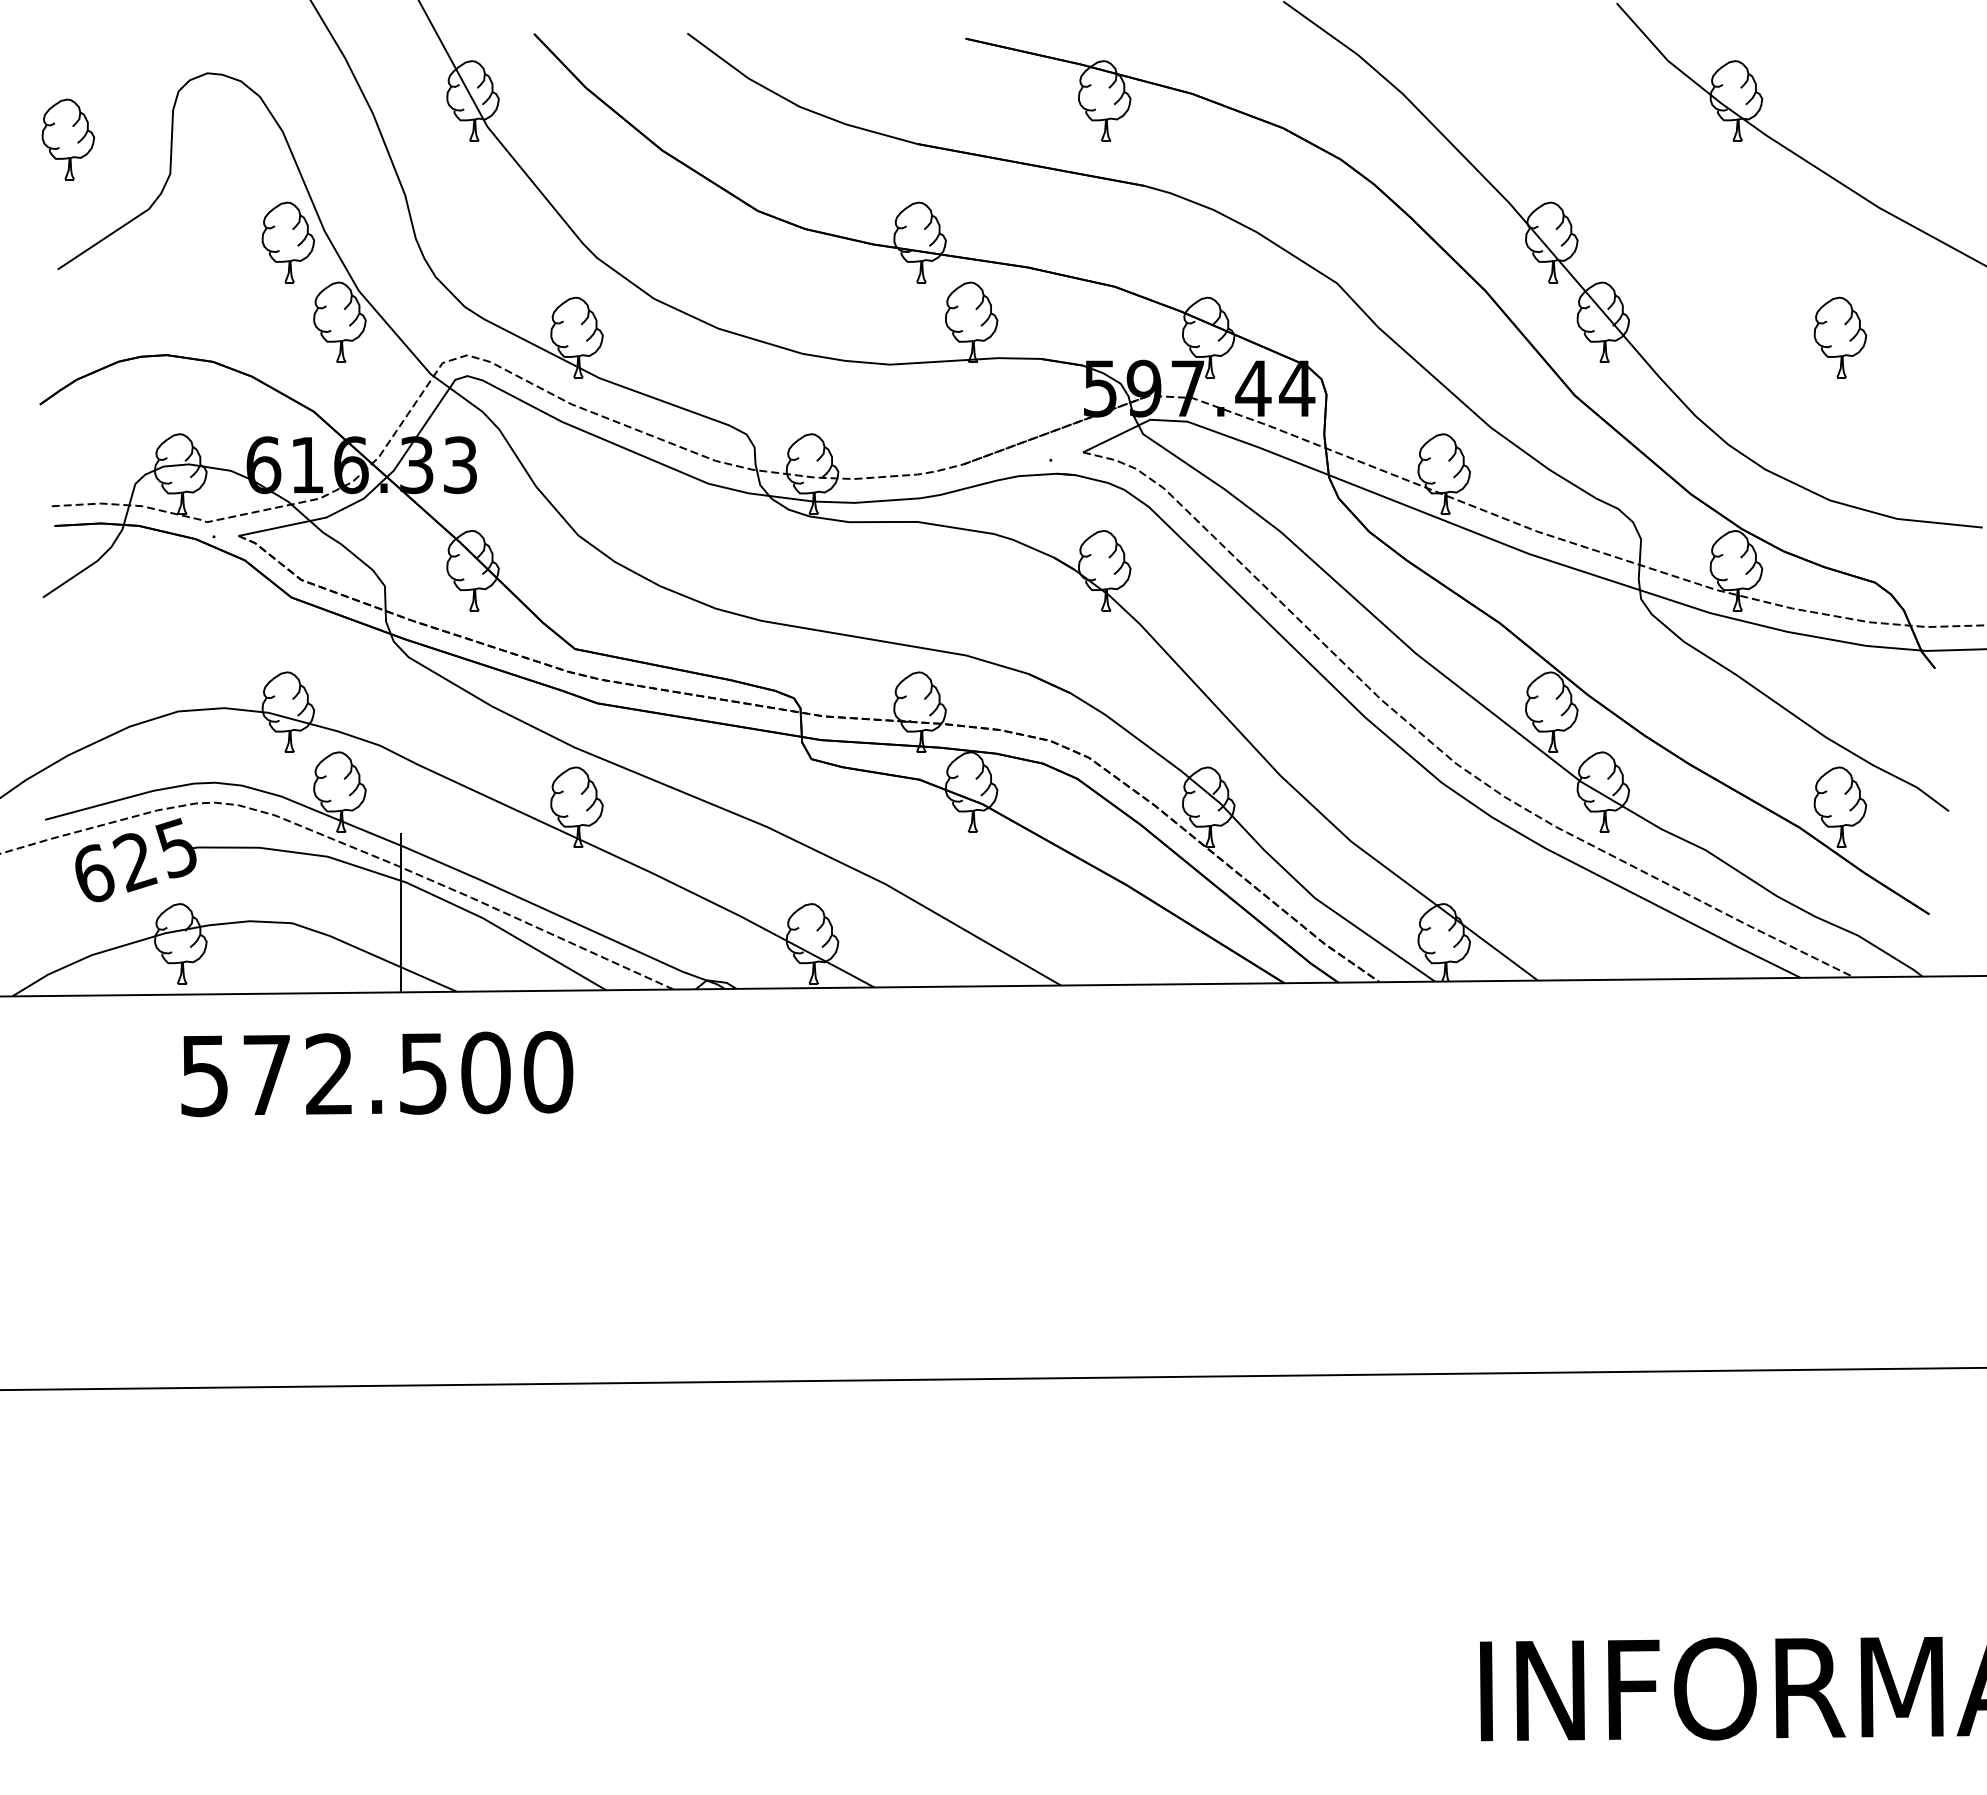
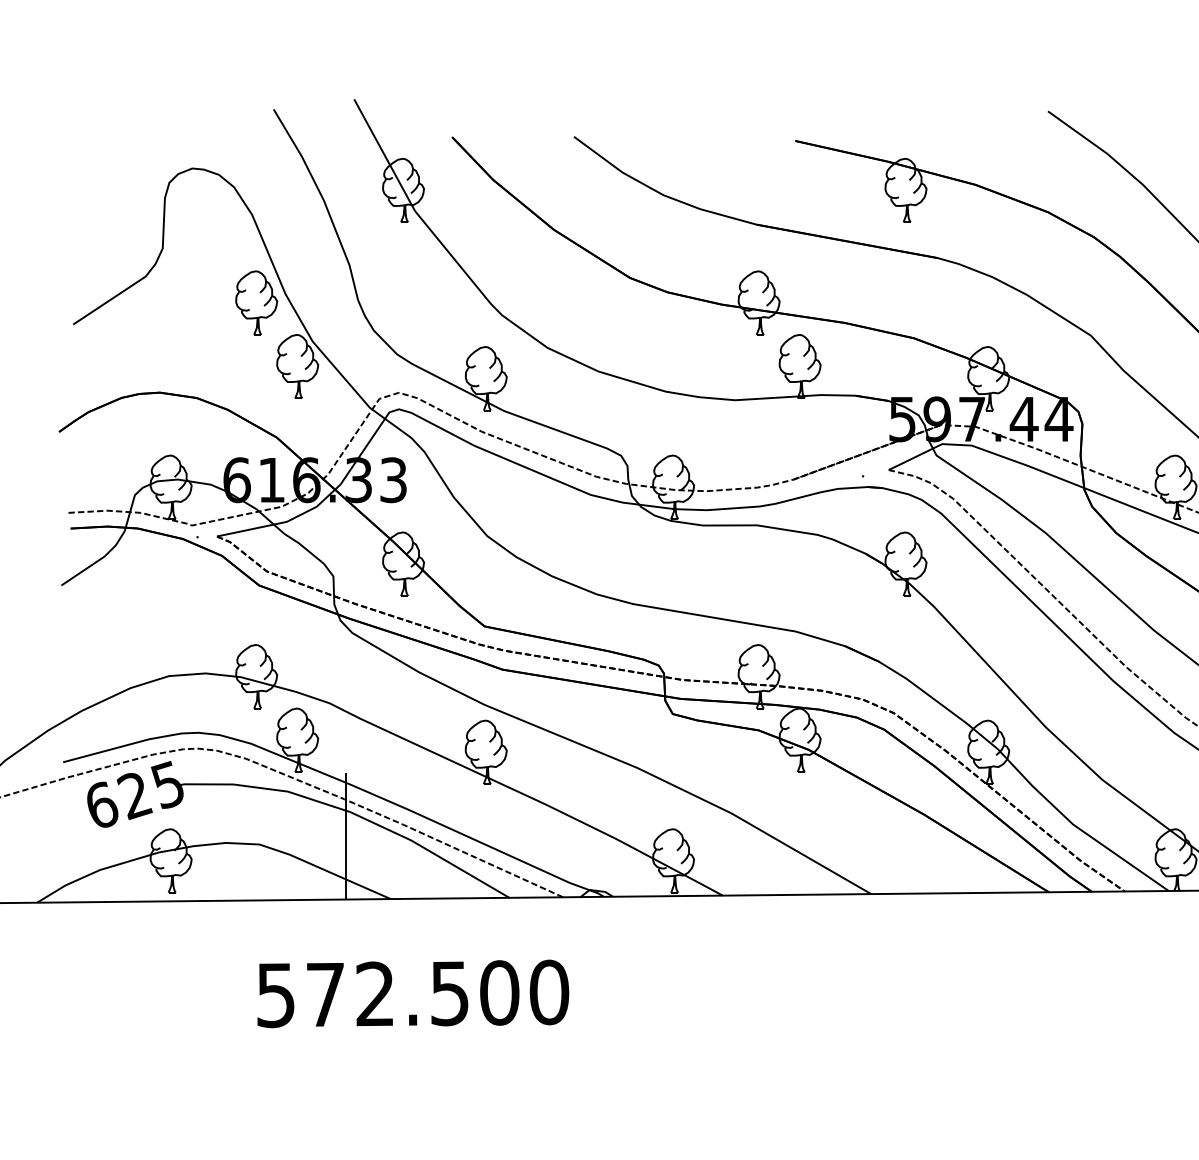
part: (68, 139) -> (81, 221), removed
text: (377, 1074) -> (413, 994), moved

